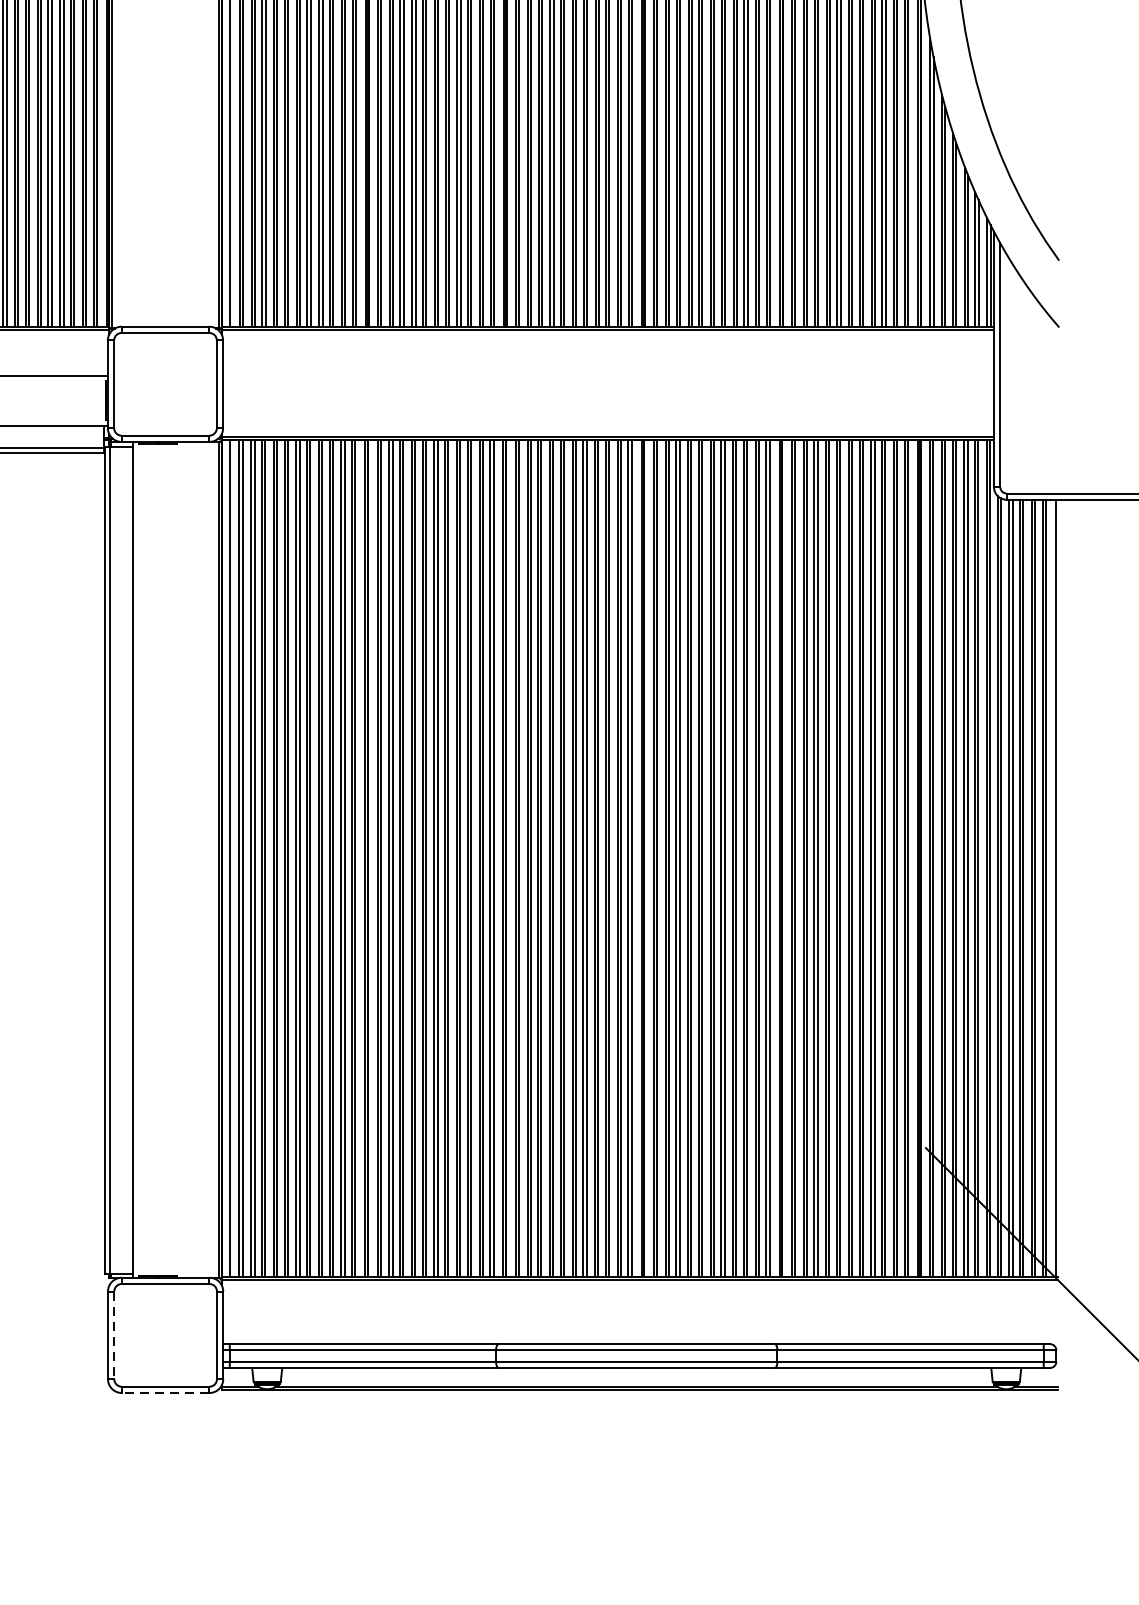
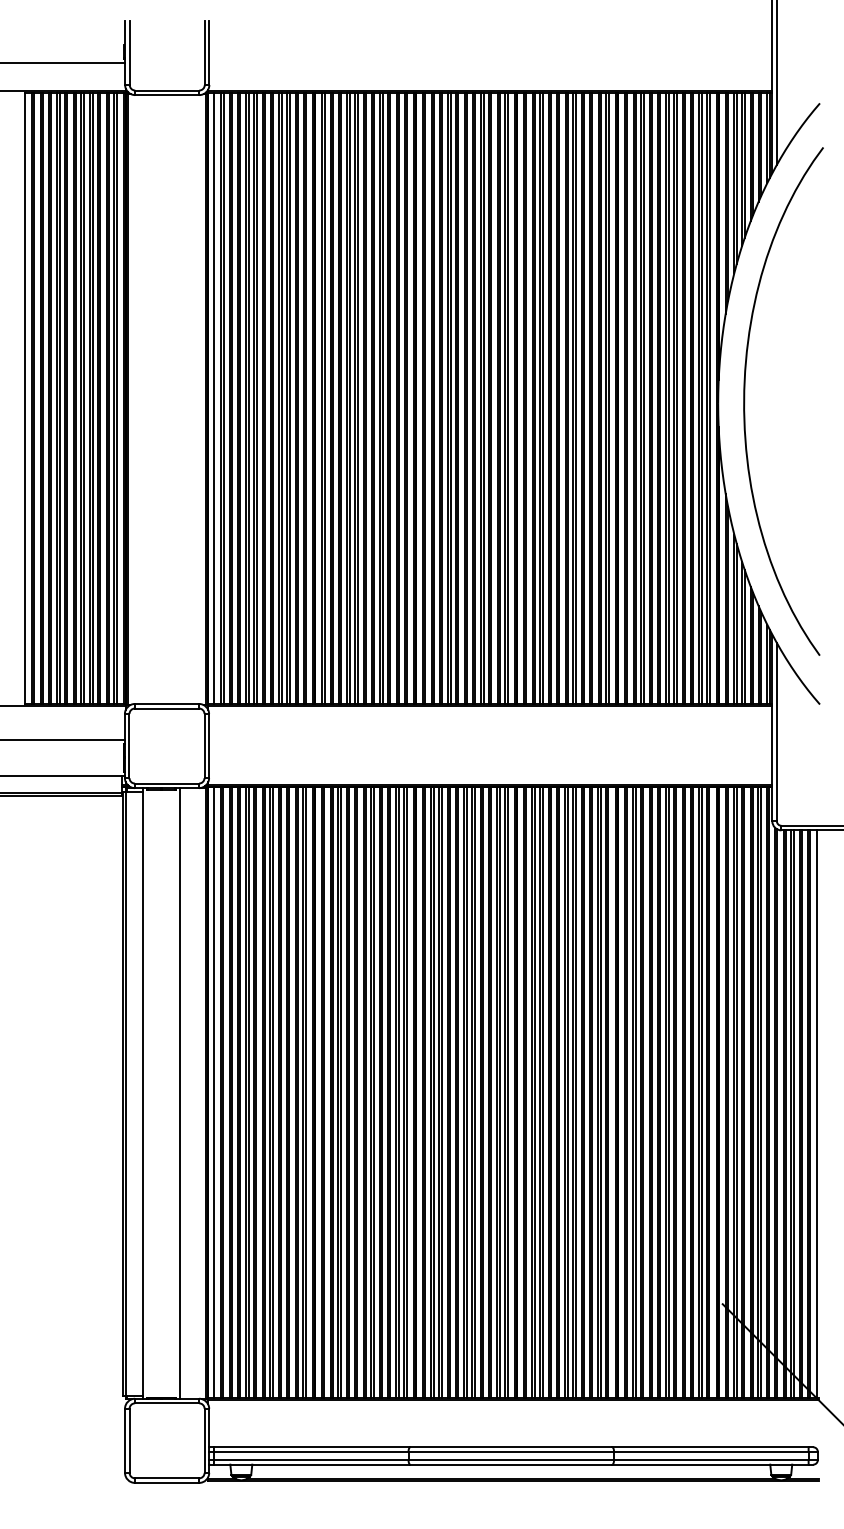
line: (182, 859) -> (179, 1093), added
line: (114, 1336) -> (129, 1441), dashed -> solid
line: (164, 1392) -> (166, 1482), dashed -> solid

